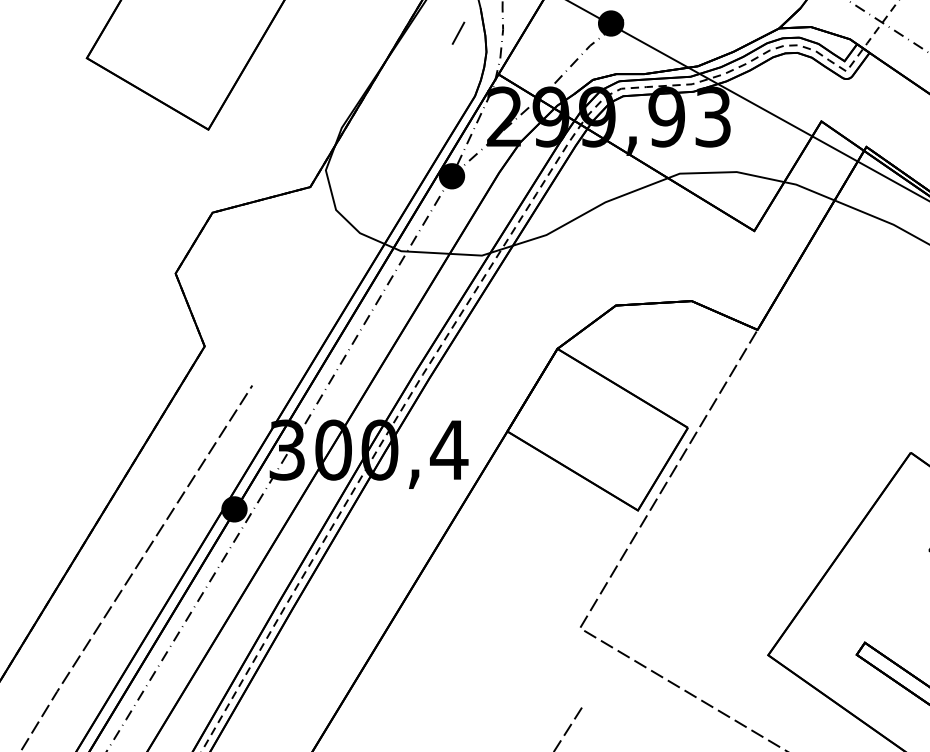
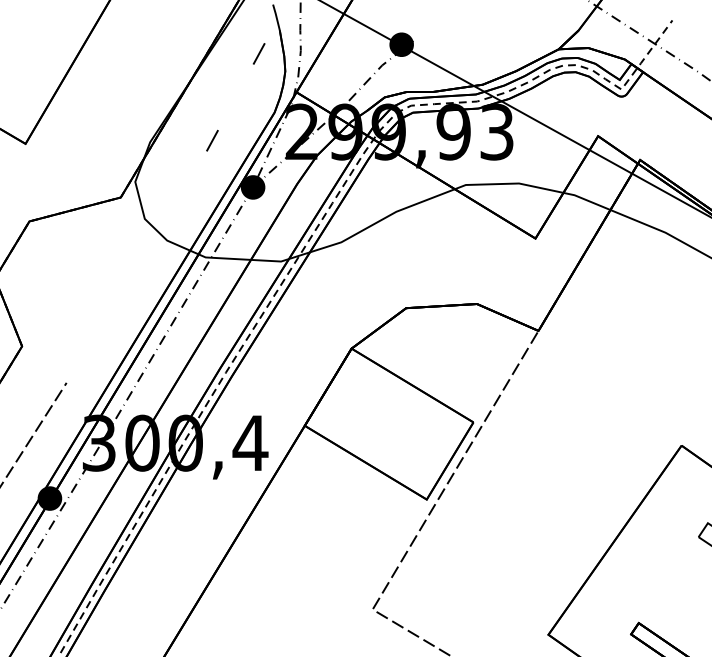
line: (408, 125) -> (212, 140), added

